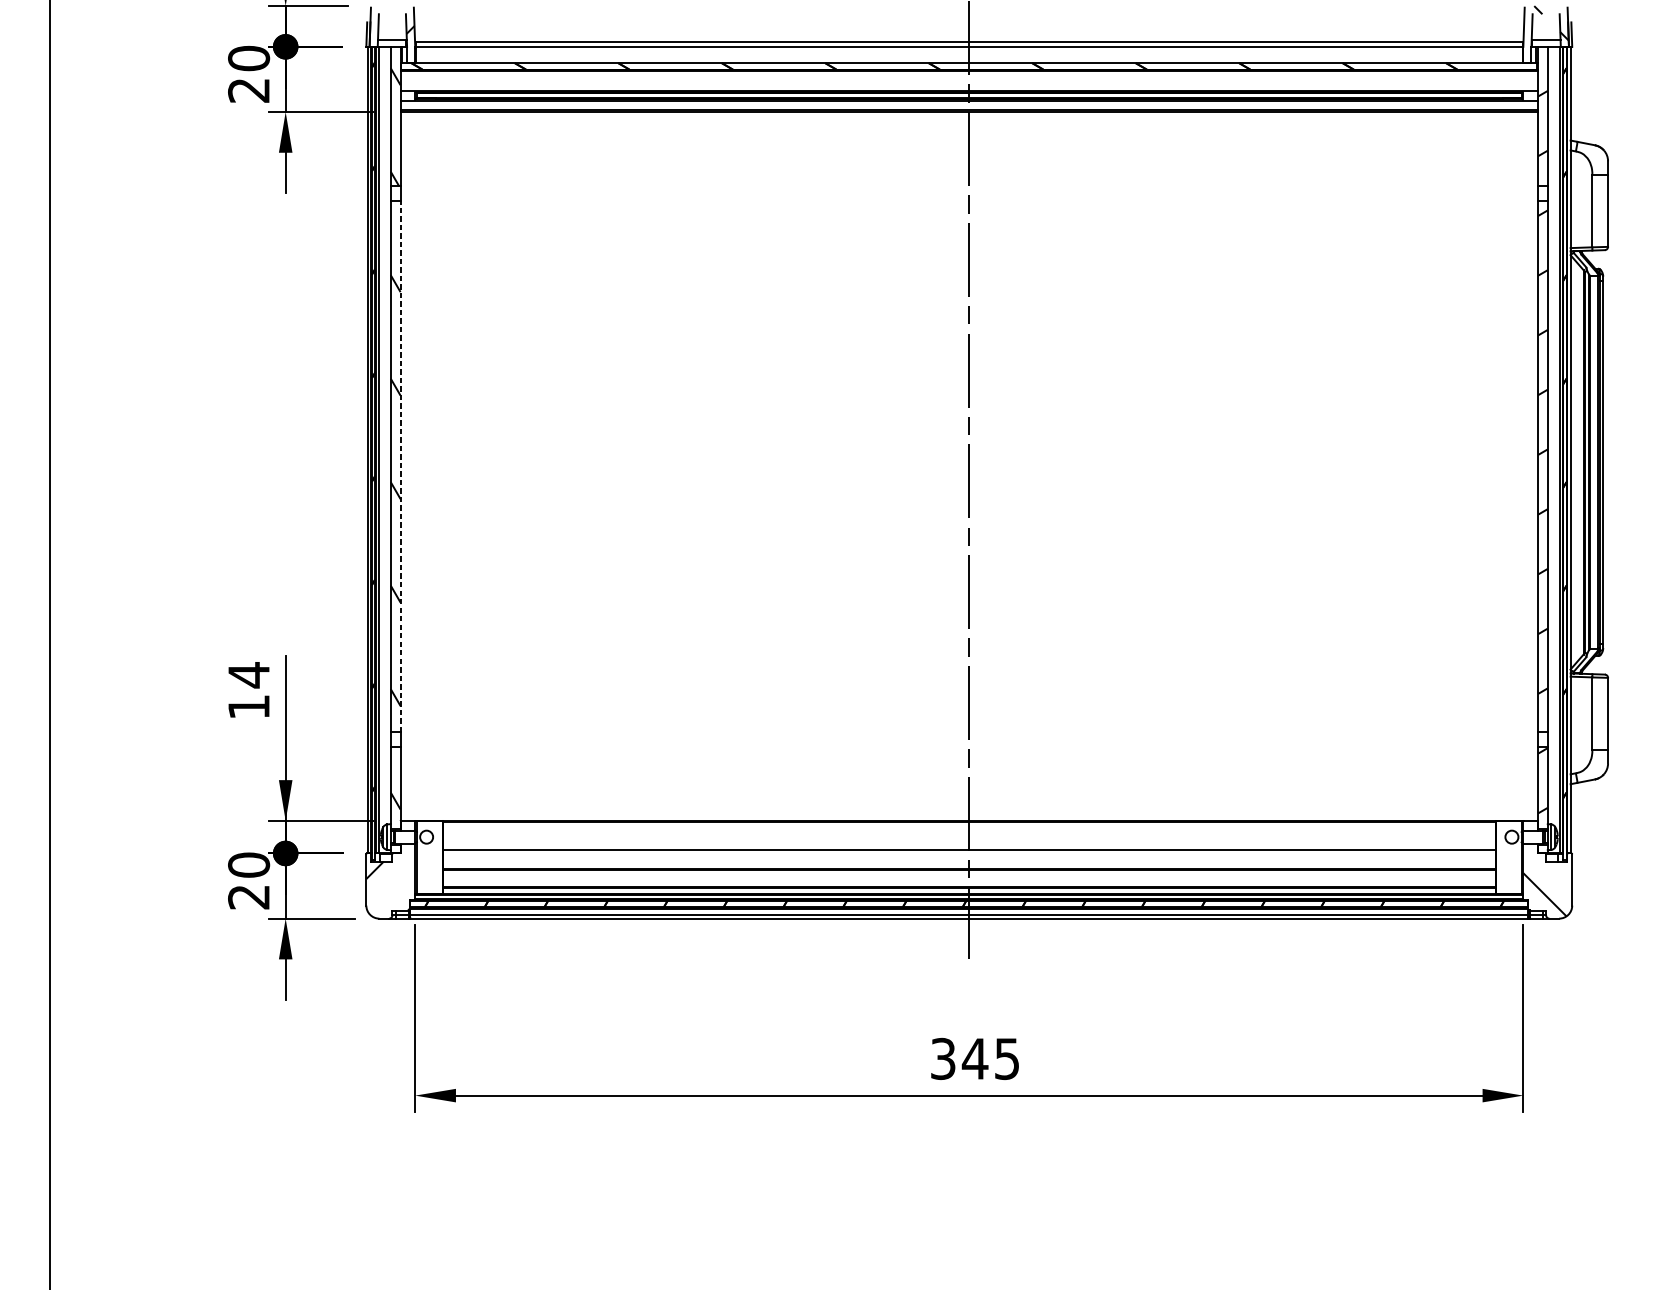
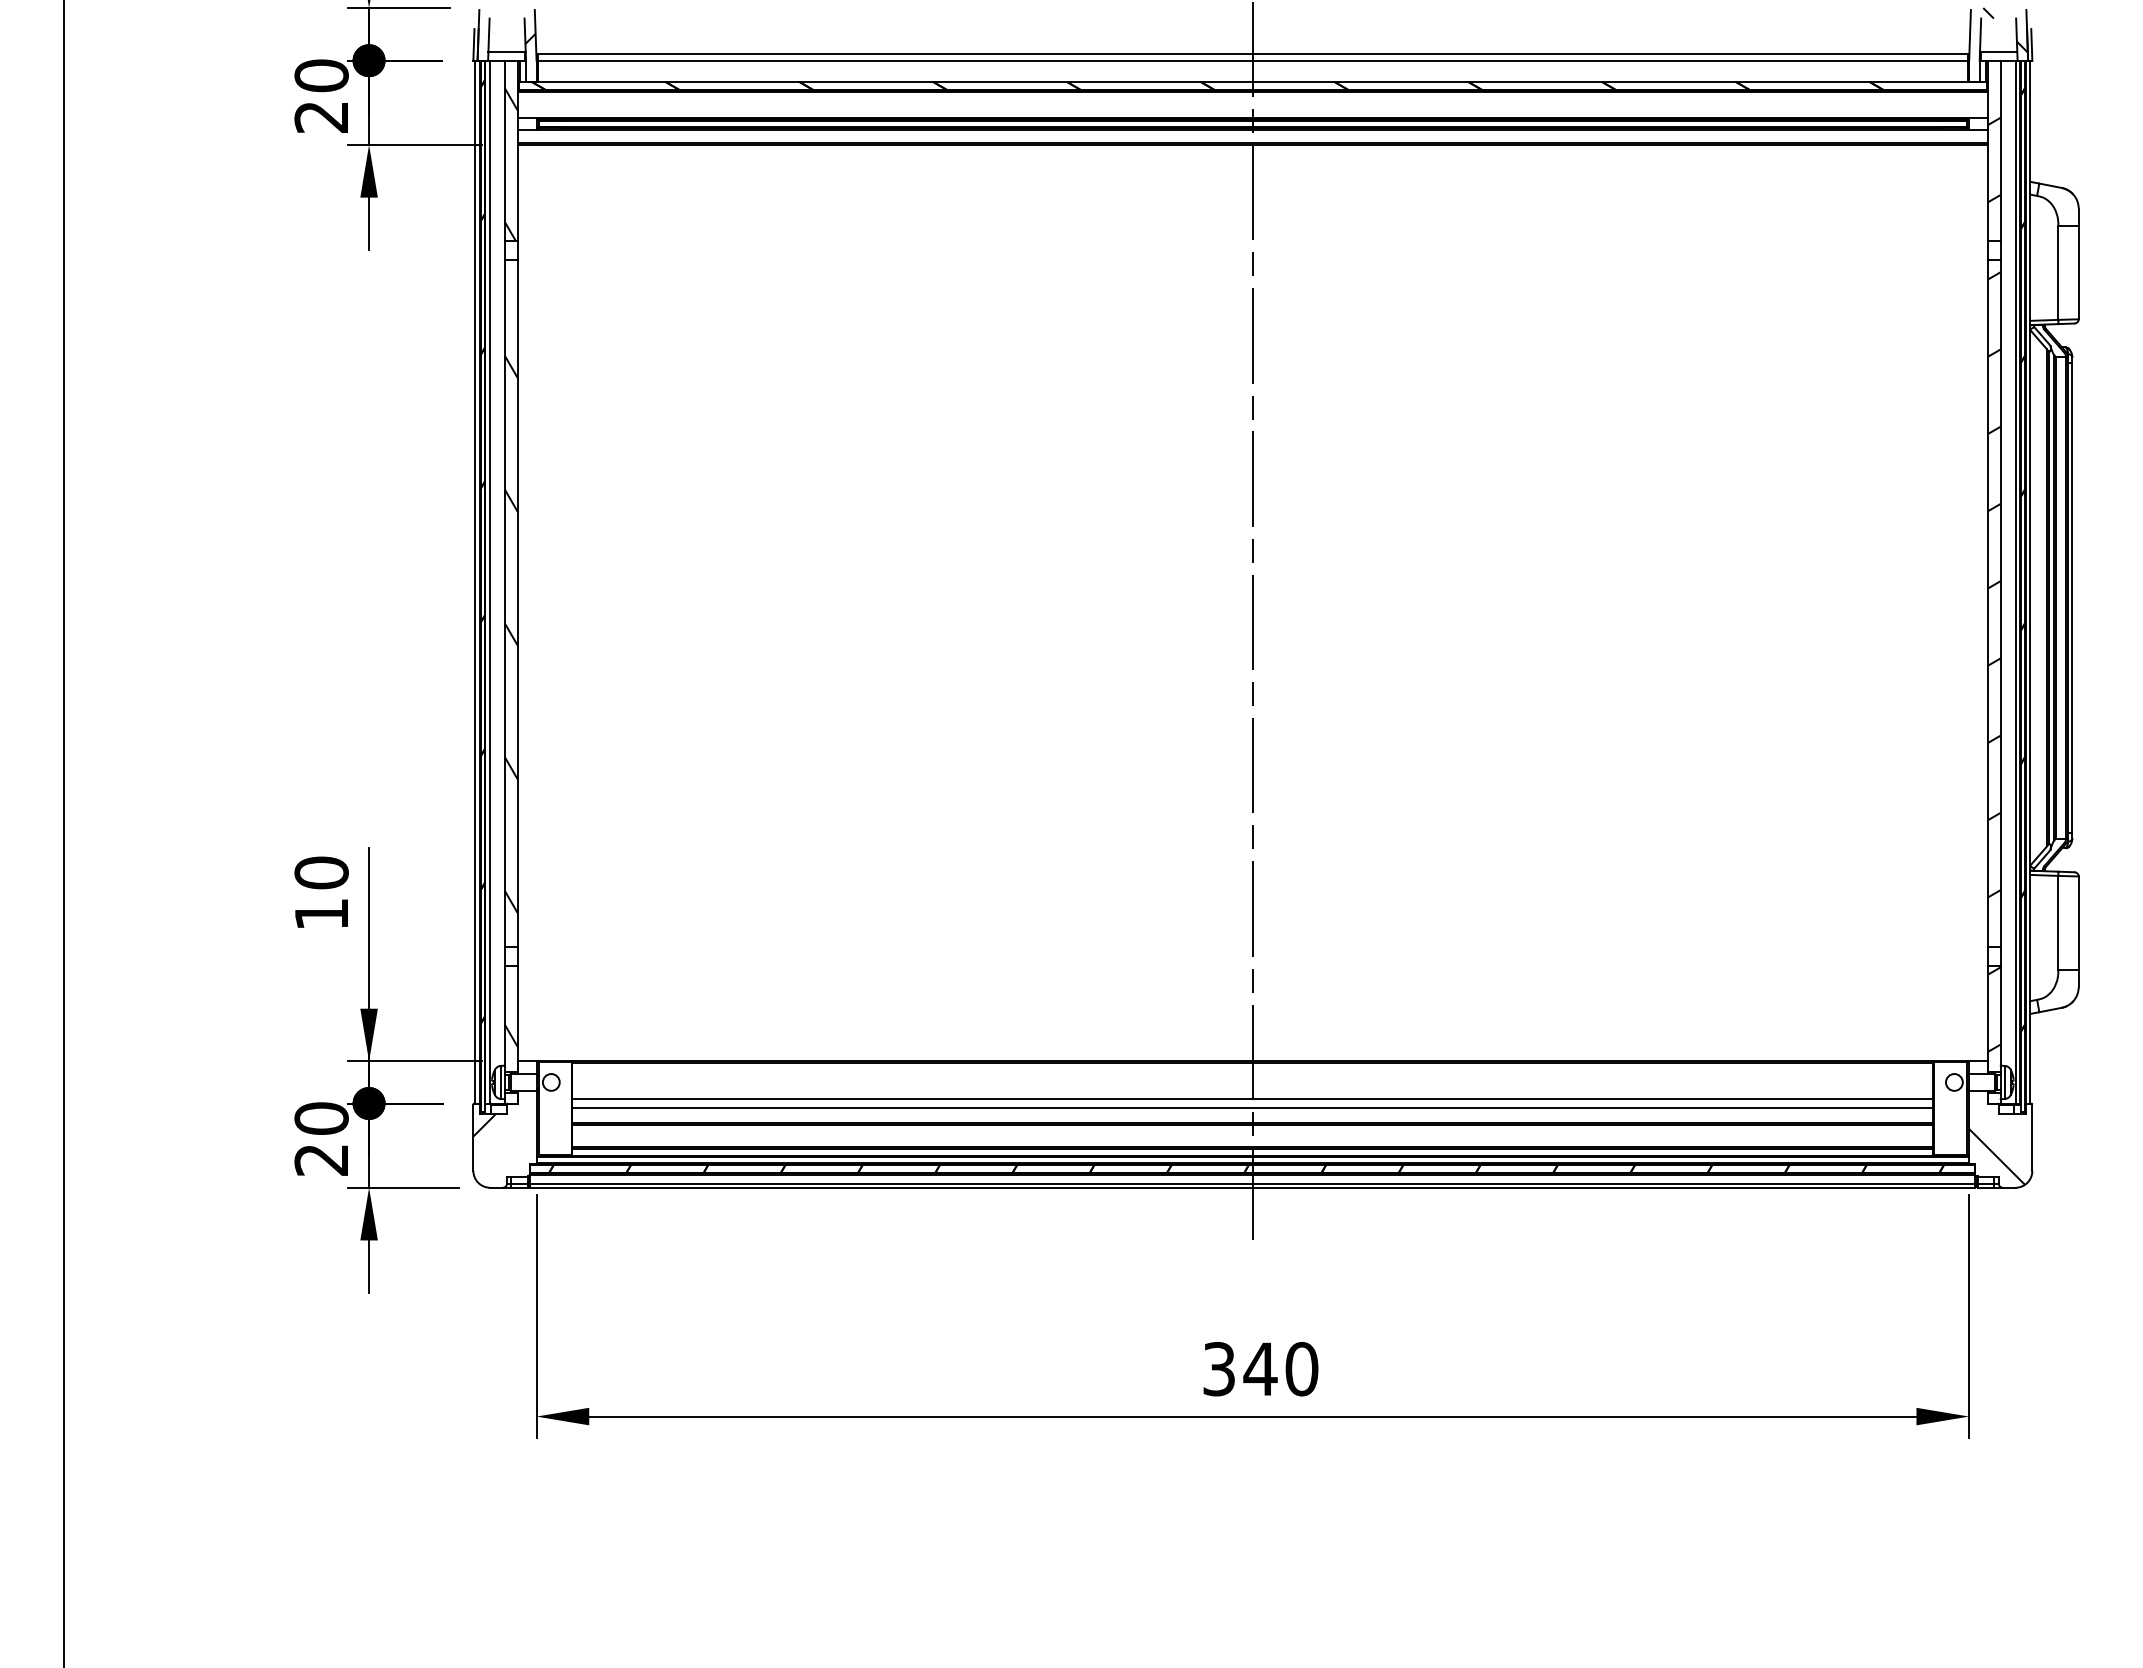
line: (400, 465) -> (517, 602), dashed -> solid
text: (248, 675) -> (321, 873), 14 -> 10
line: (969, 856) -> (1252, 1107), added
text: (1006, 1059) -> (1301, 1369), 345 -> 340

